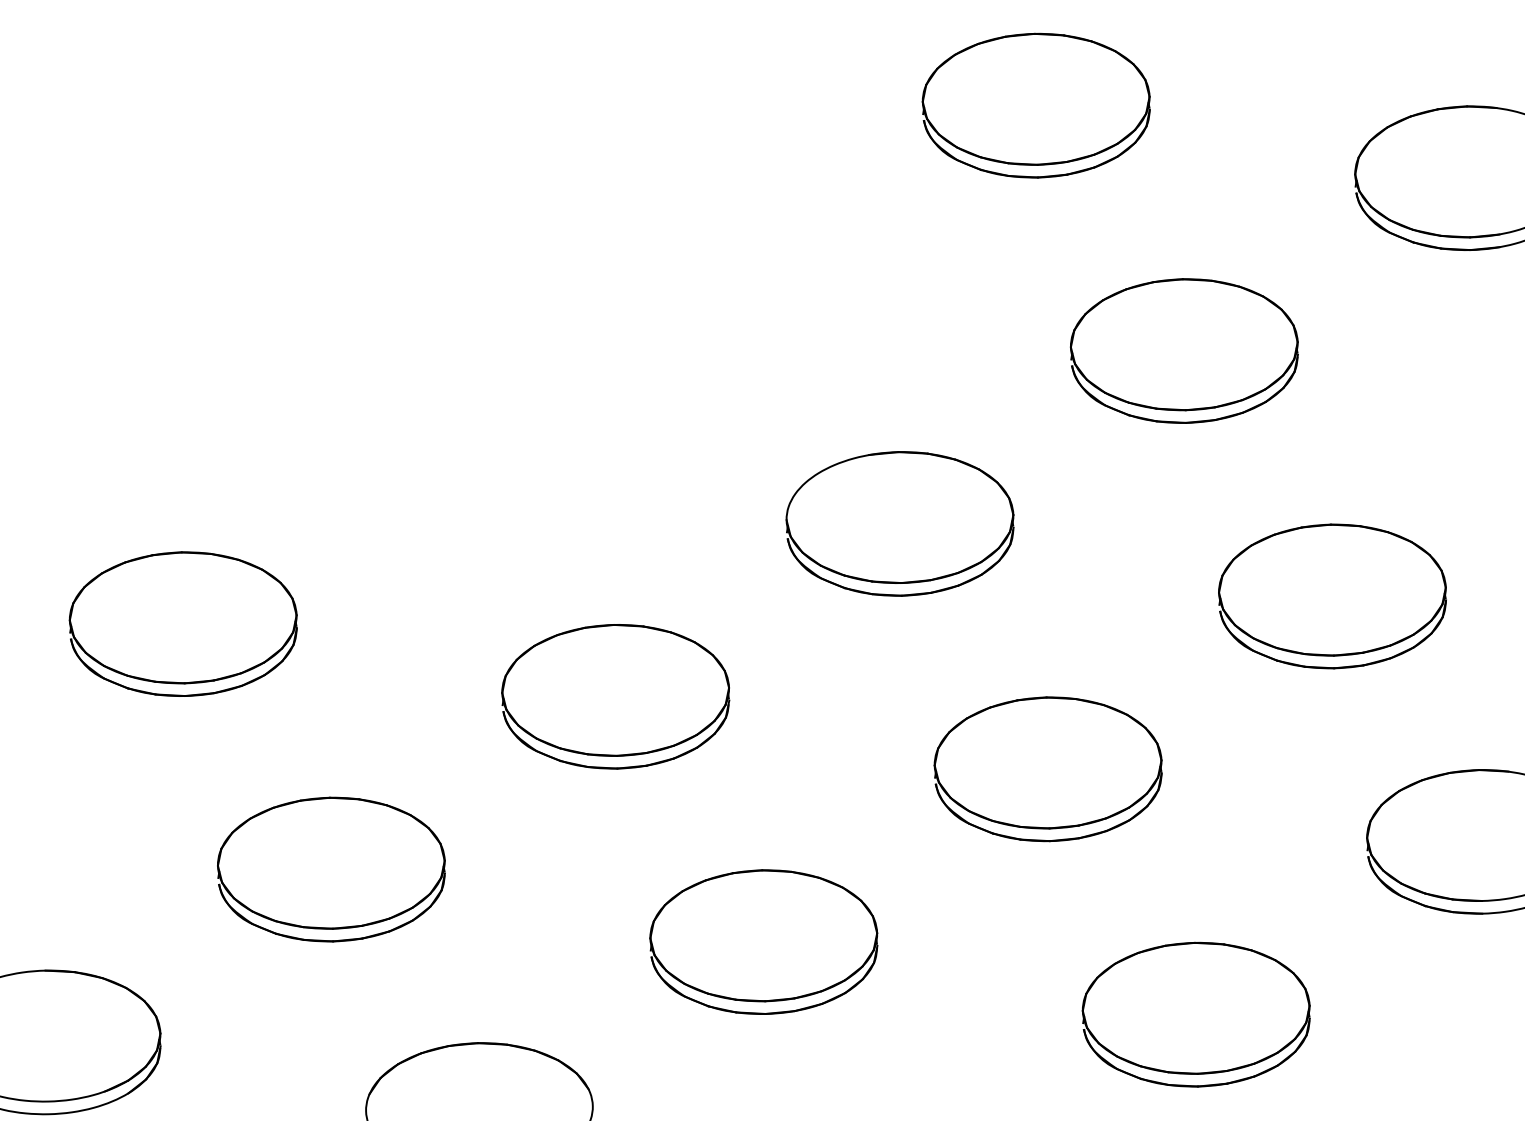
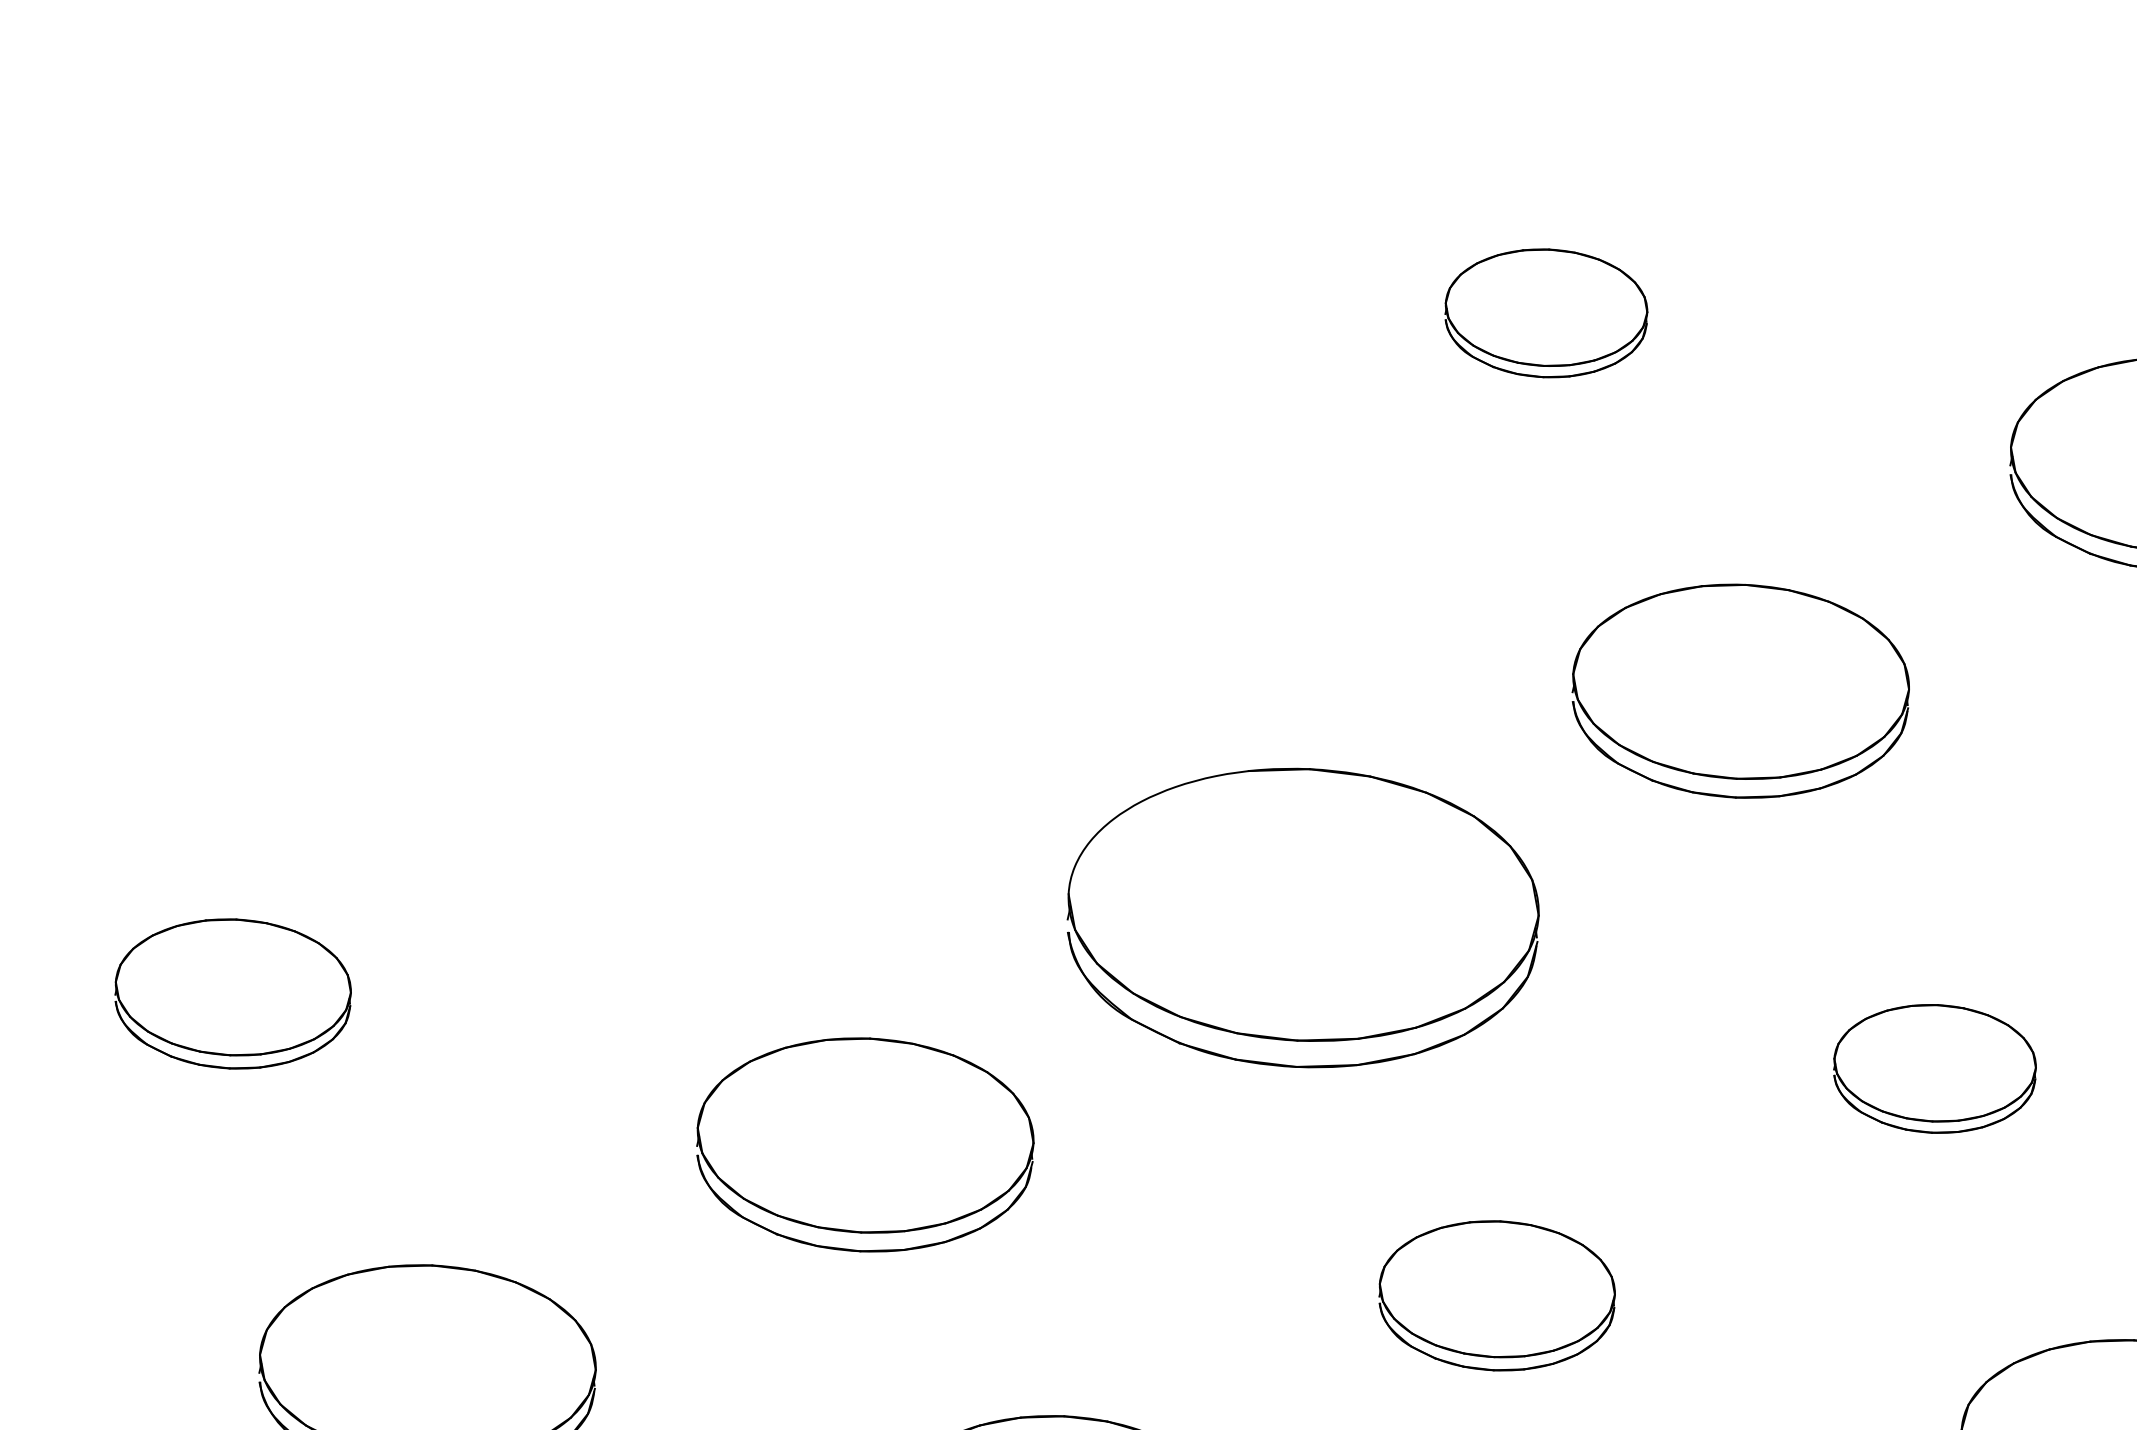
part: (1035, 105) -> (1545, 313), size x0.6
part: (899, 523) -> (1302, 917), size x1.4
part: (1332, 596) -> (1934, 1068), size x0.6
part: (182, 623) -> (232, 992), size x0.7
part: (1047, 769) -> (1496, 1295), size x0.7

